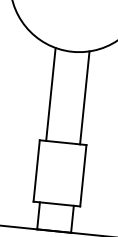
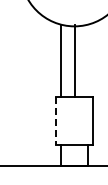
line: (84, 97) -> (74, 60), moved
line: (36, 171) -> (56, 121), solid -> dashed

